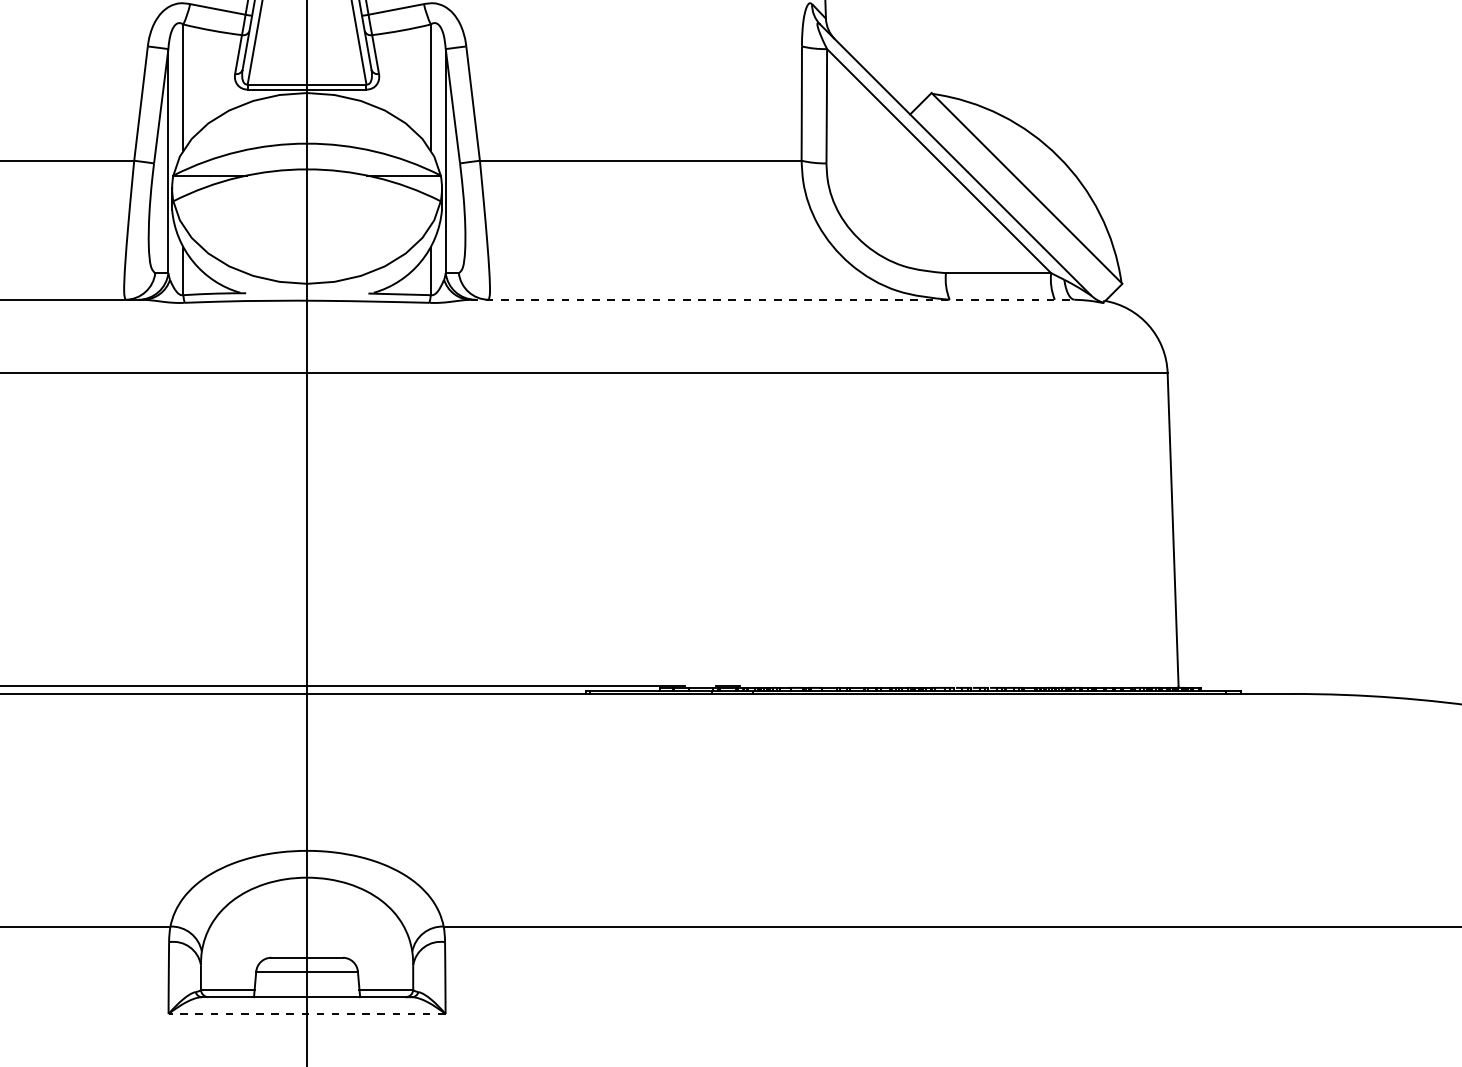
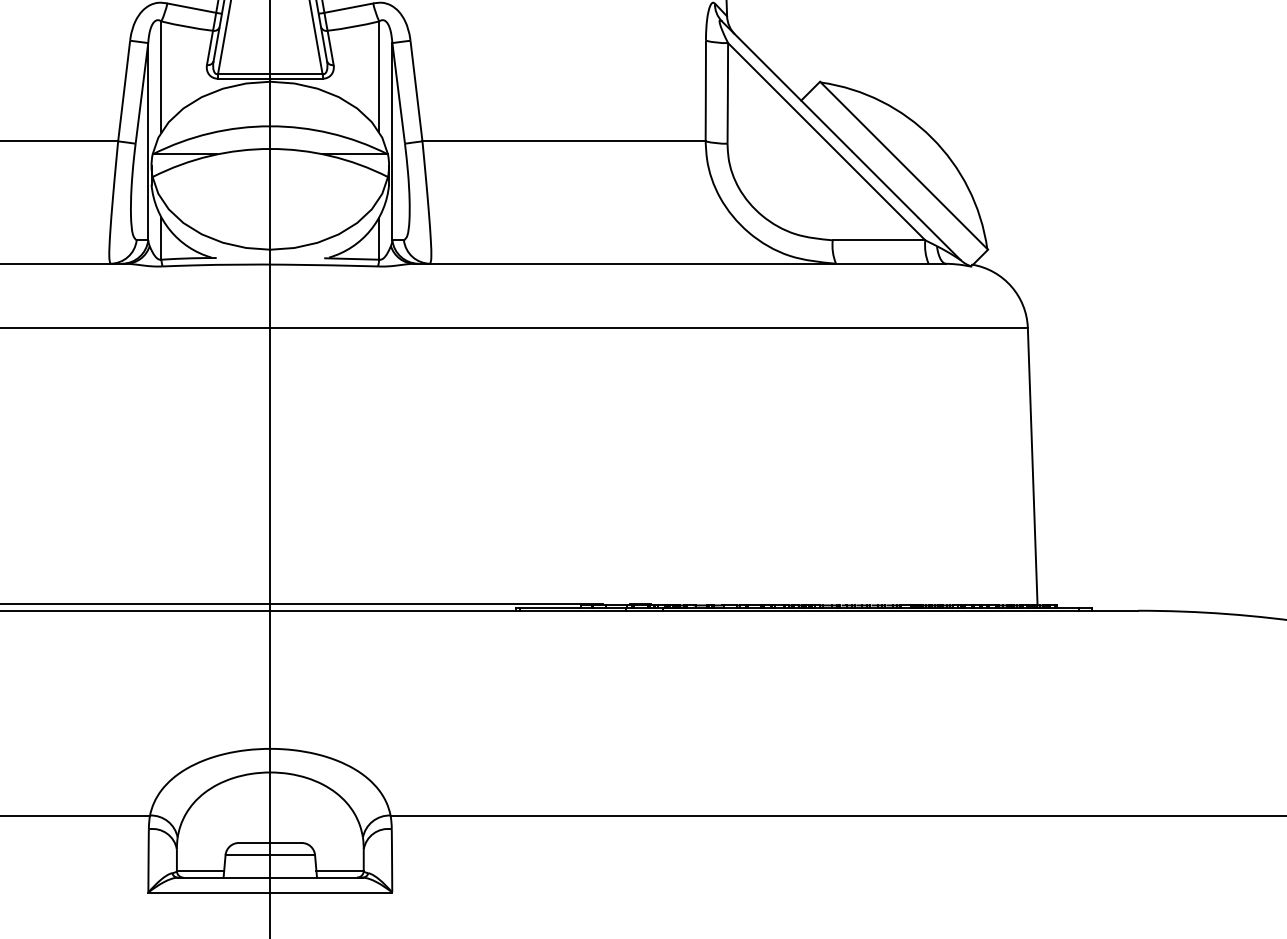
line: (772, 299) -> (680, 263), dashed -> solid
line: (307, 1014) -> (270, 892), dashed -> solid

